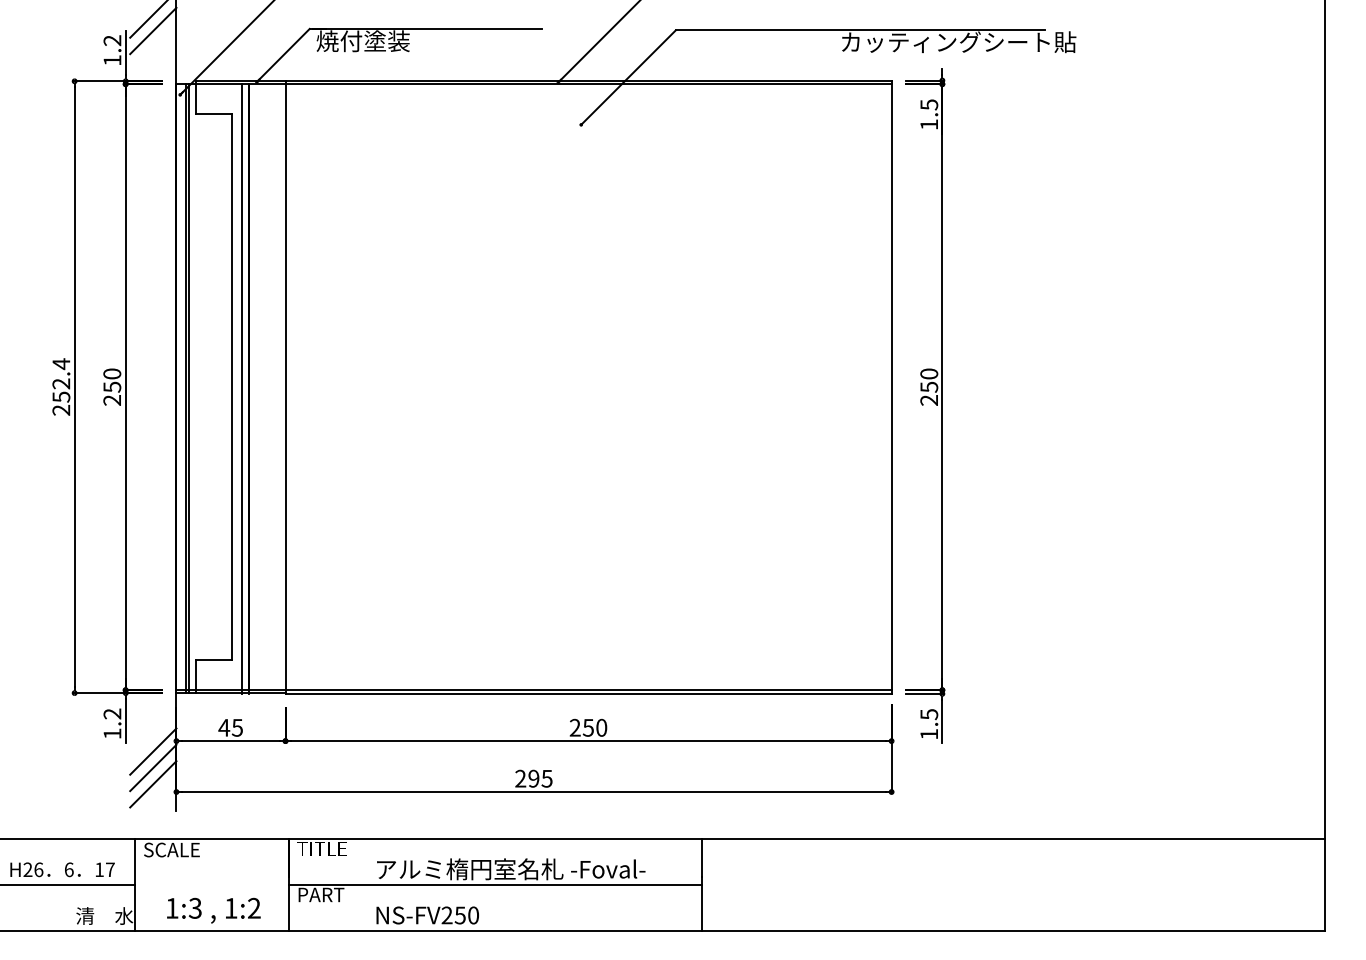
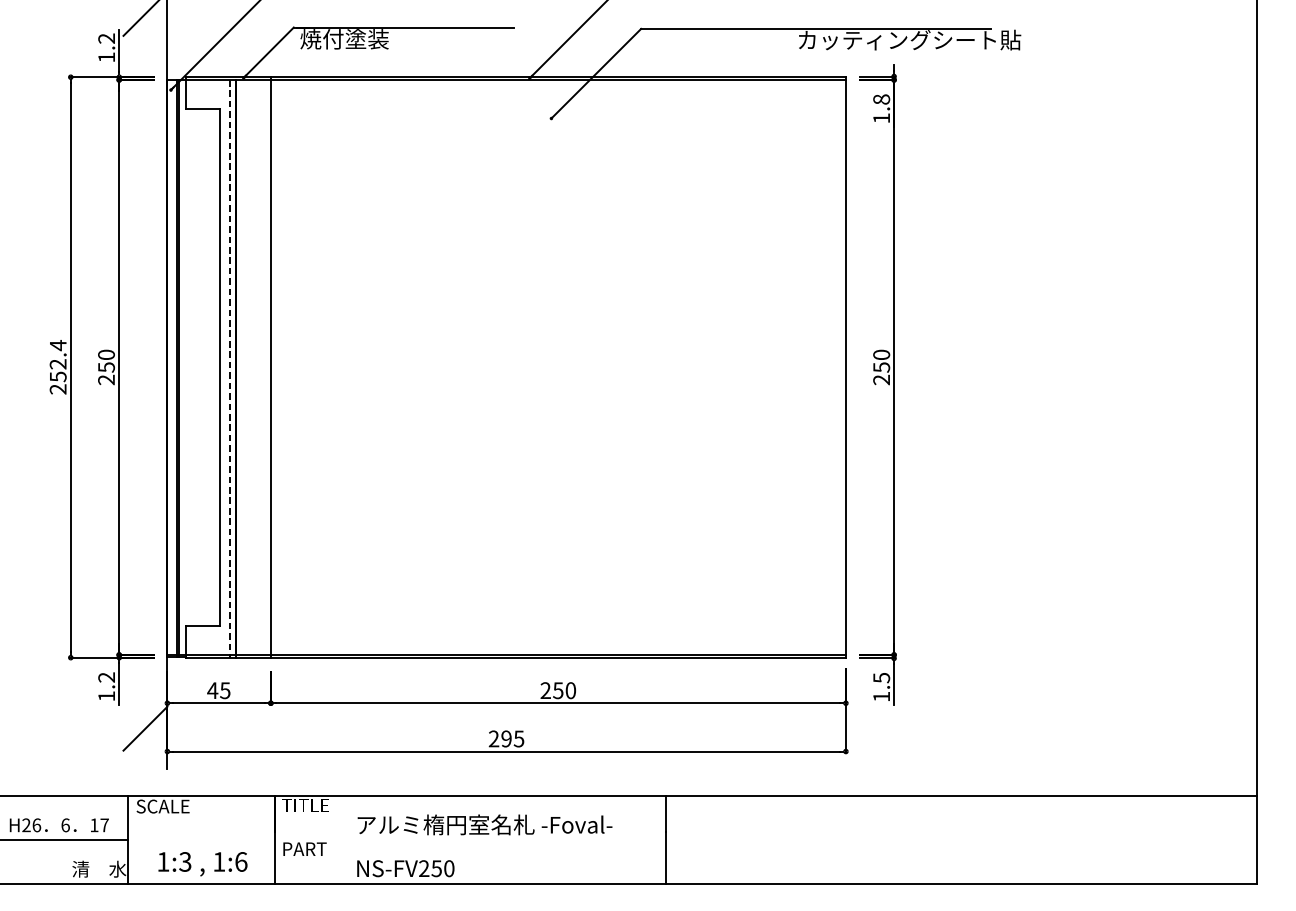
line: (153, 30) -> (145, 29), removed
text: (929, 104) -> (881, 99), 1.5 -> 1.8
line: (241, 389) -> (229, 369), solid -> dashed
line: (153, 751) -> (145, 713), removed
line: (153, 784) -> (145, 744), removed
line: (495, 885) -> (470, 840), removed
text: (254, 907) -> (241, 861), 1:2 -> 1:6

